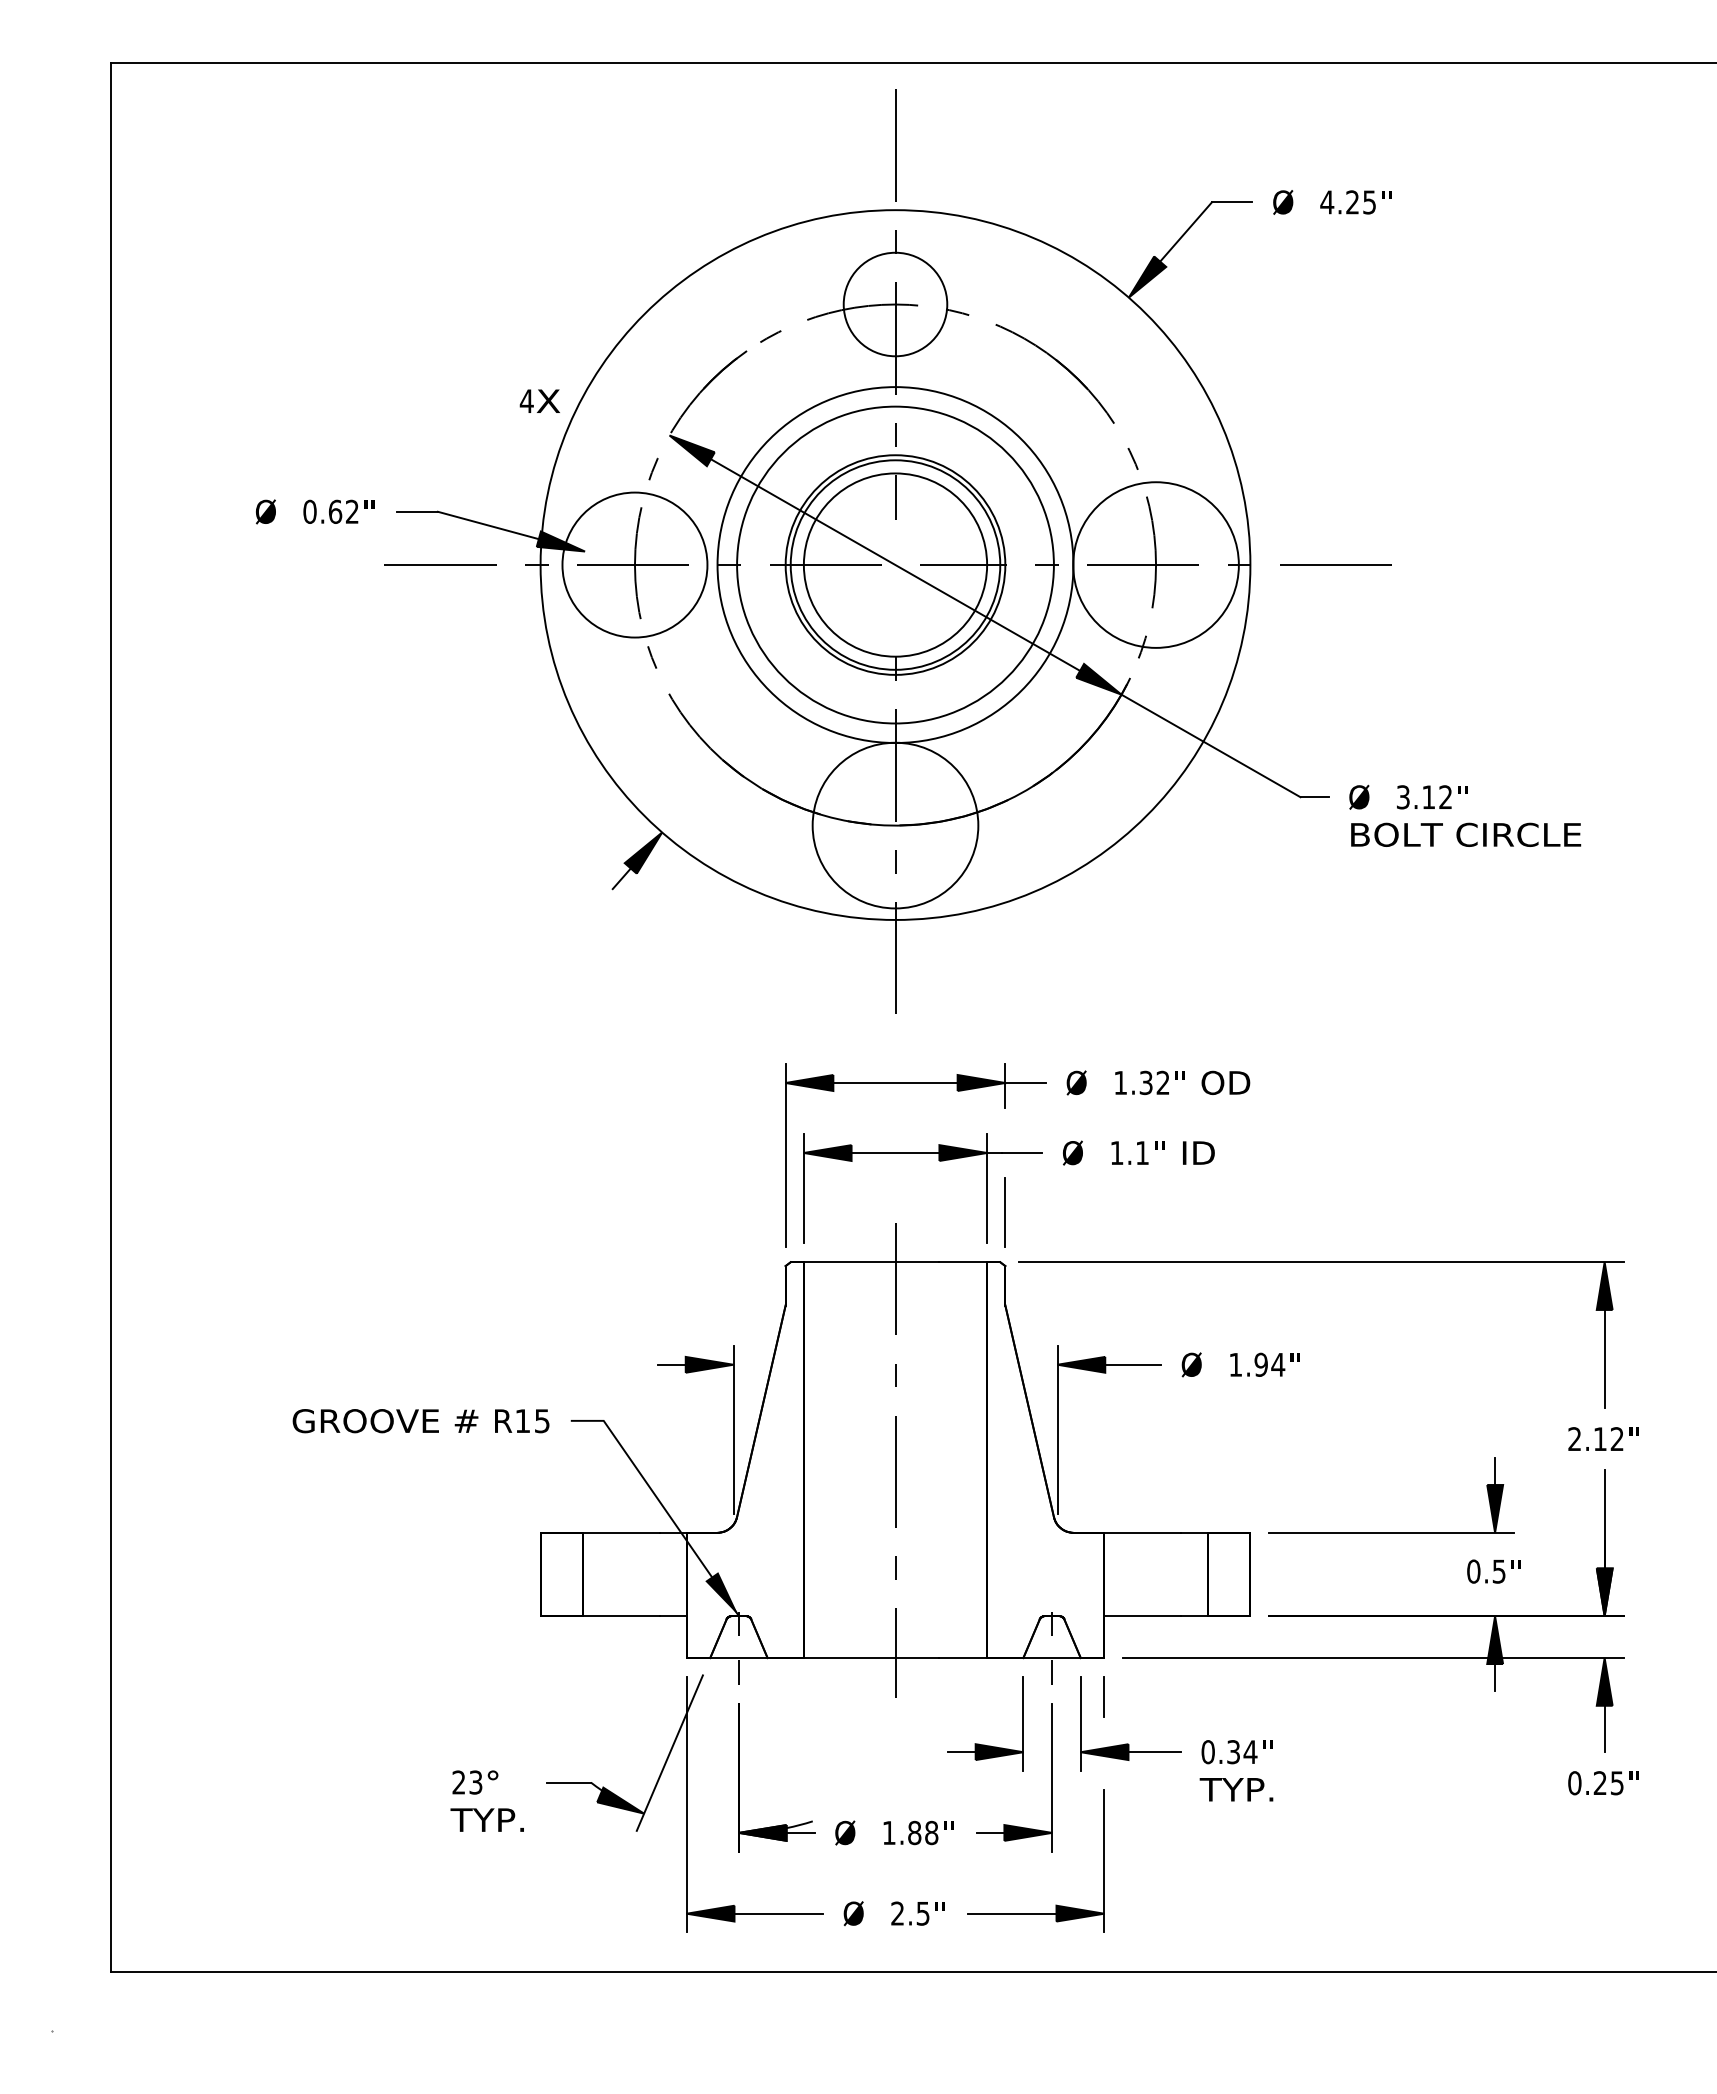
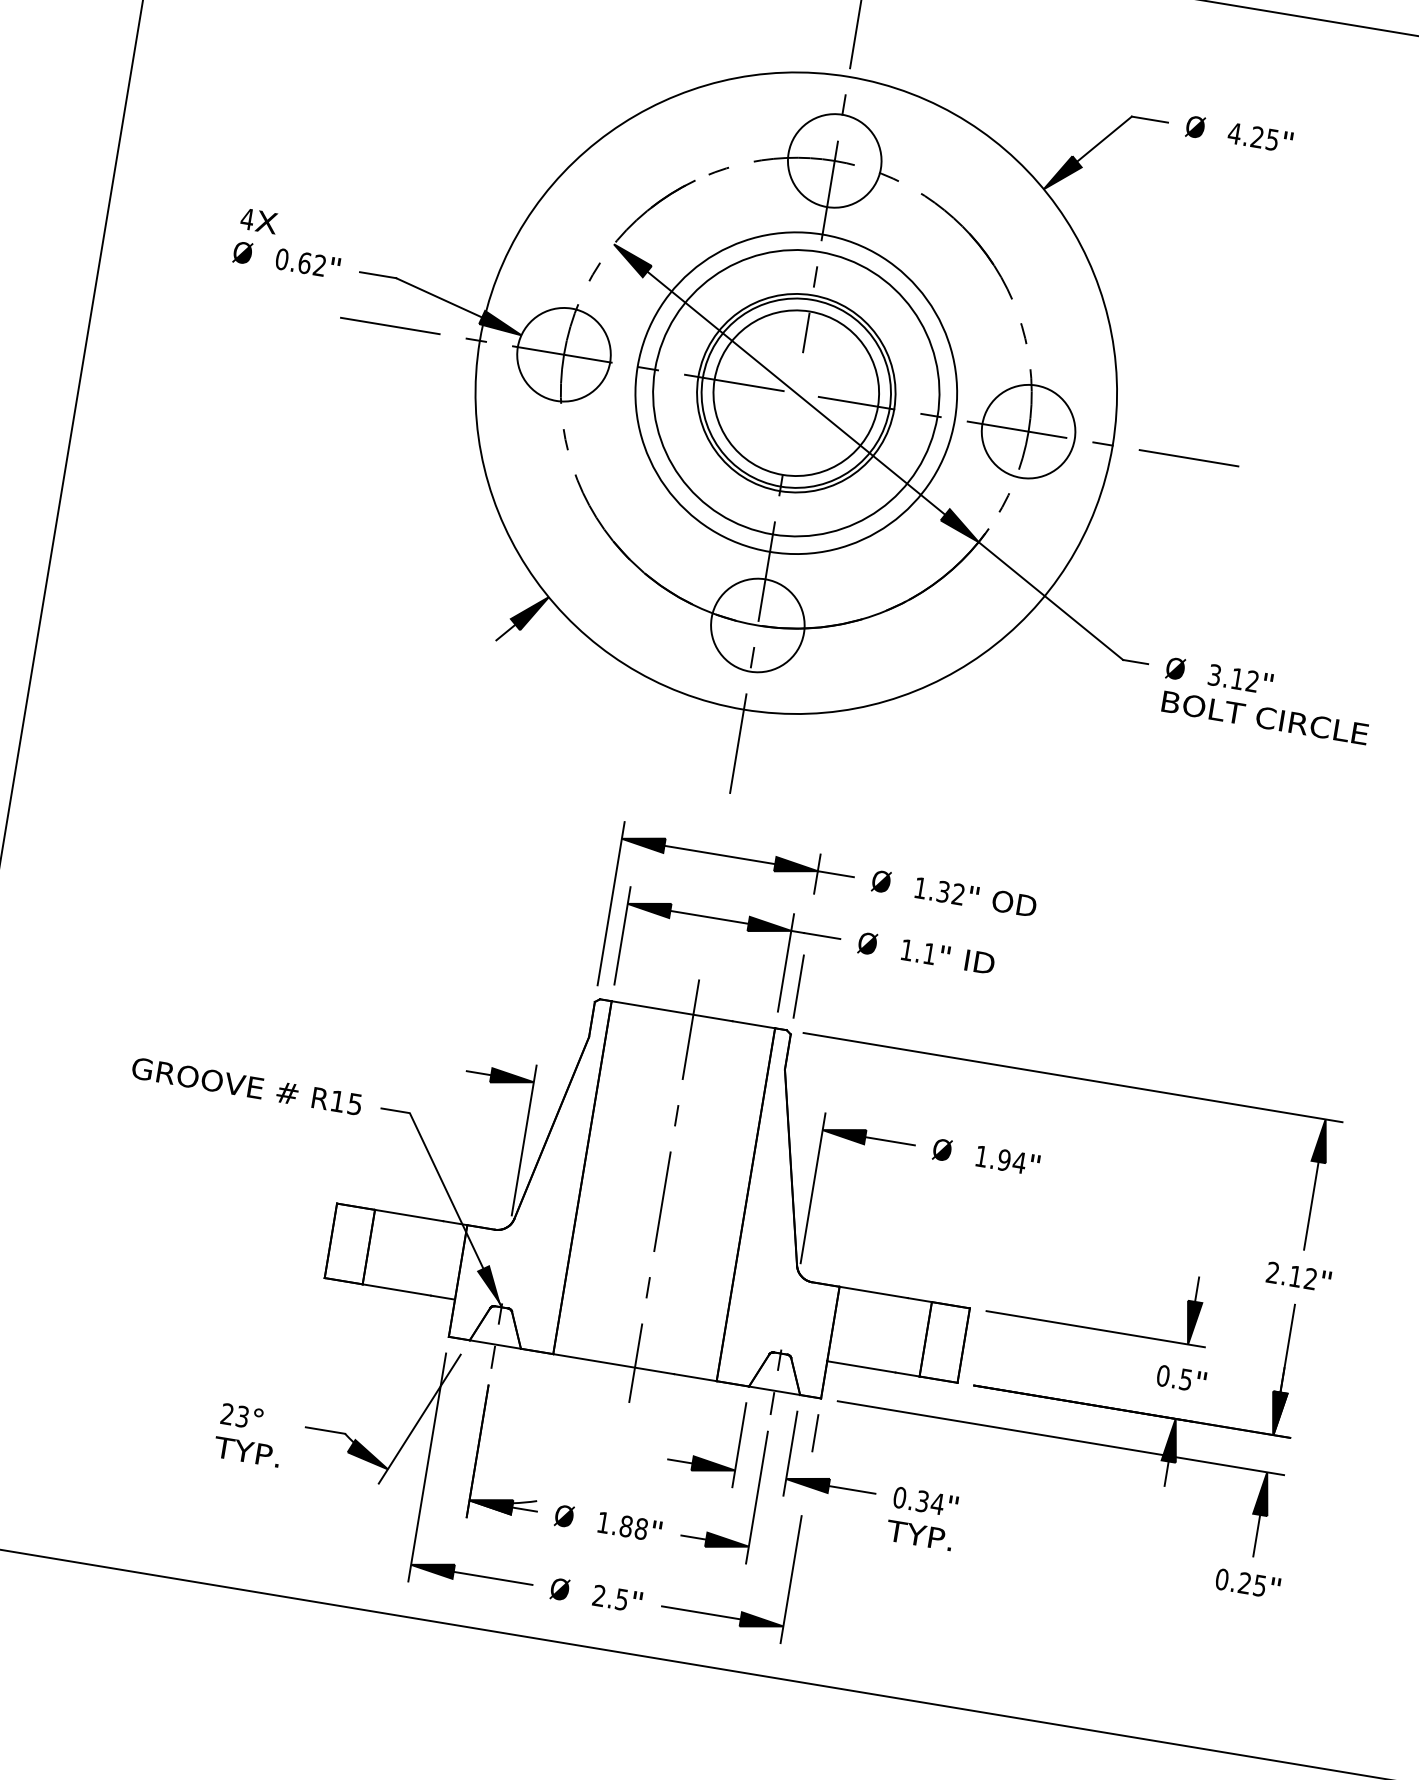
text: (539, 400) -> (258, 220), moved
circle: (634, 564) -> (563, 354), size x0.71
circle: (1155, 564) -> (1028, 431), size x0.62
circle: (895, 825) -> (757, 625), size x0.62

